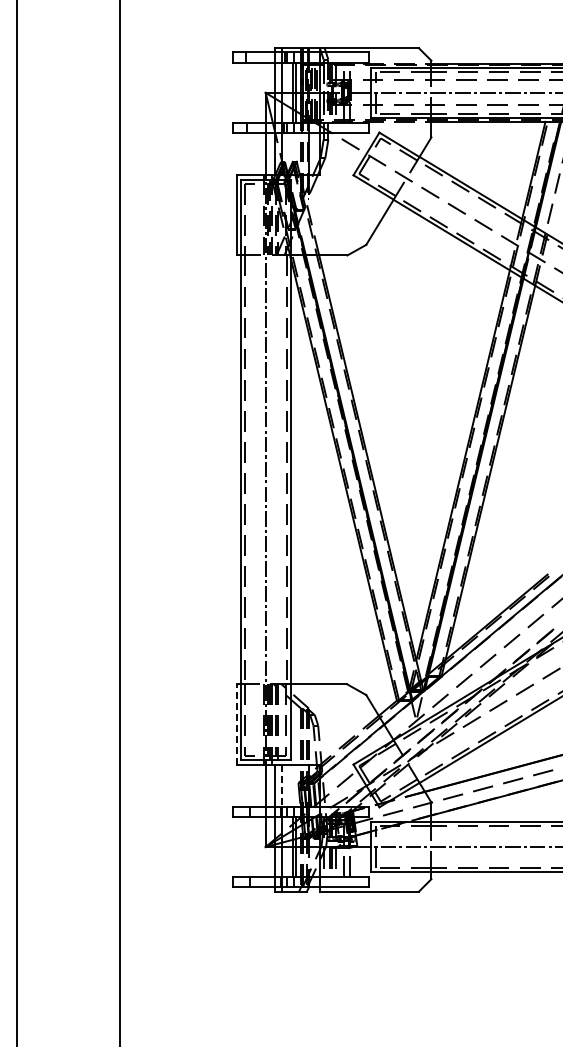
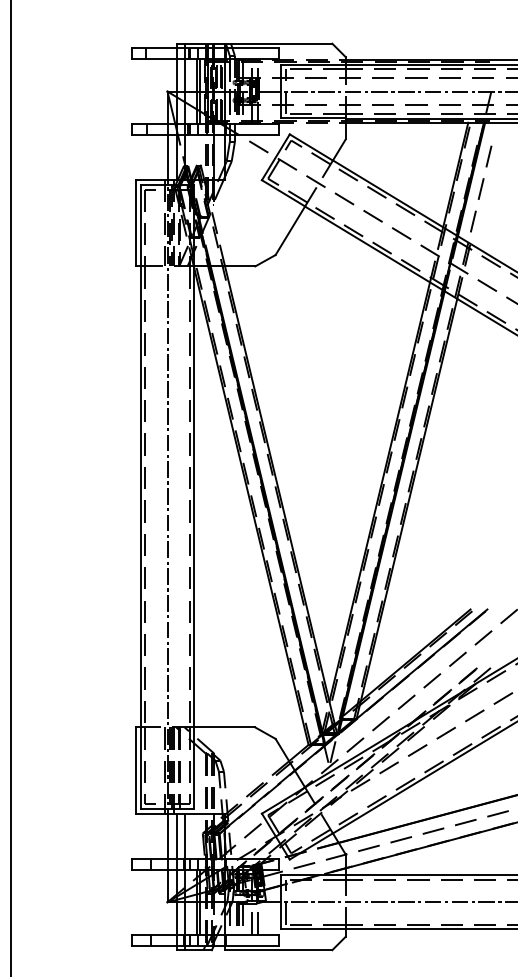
line: (236, 724) -> (136, 770), dashed -> solid
line: (282, 785) -> (185, 836), dashed -> solid

